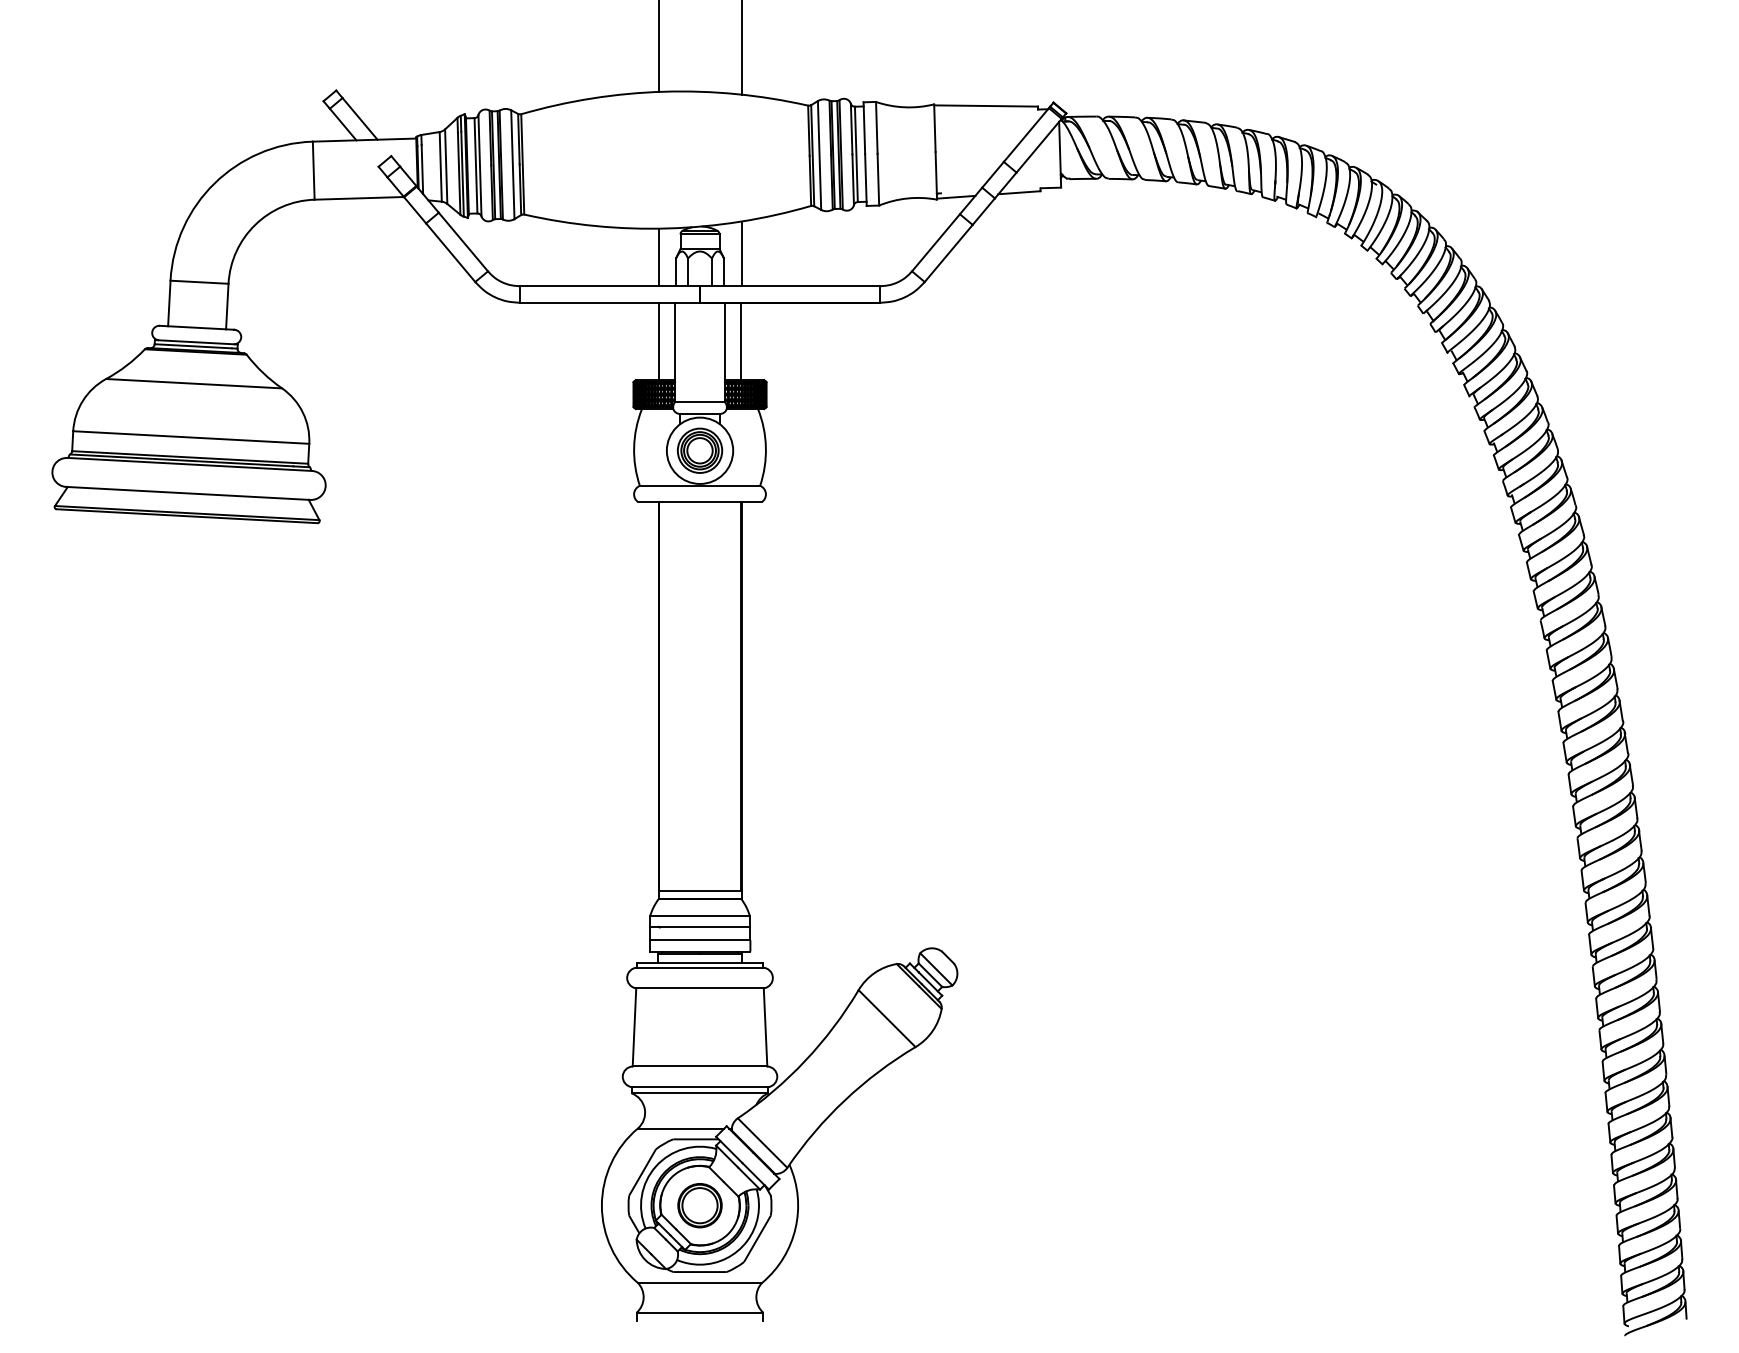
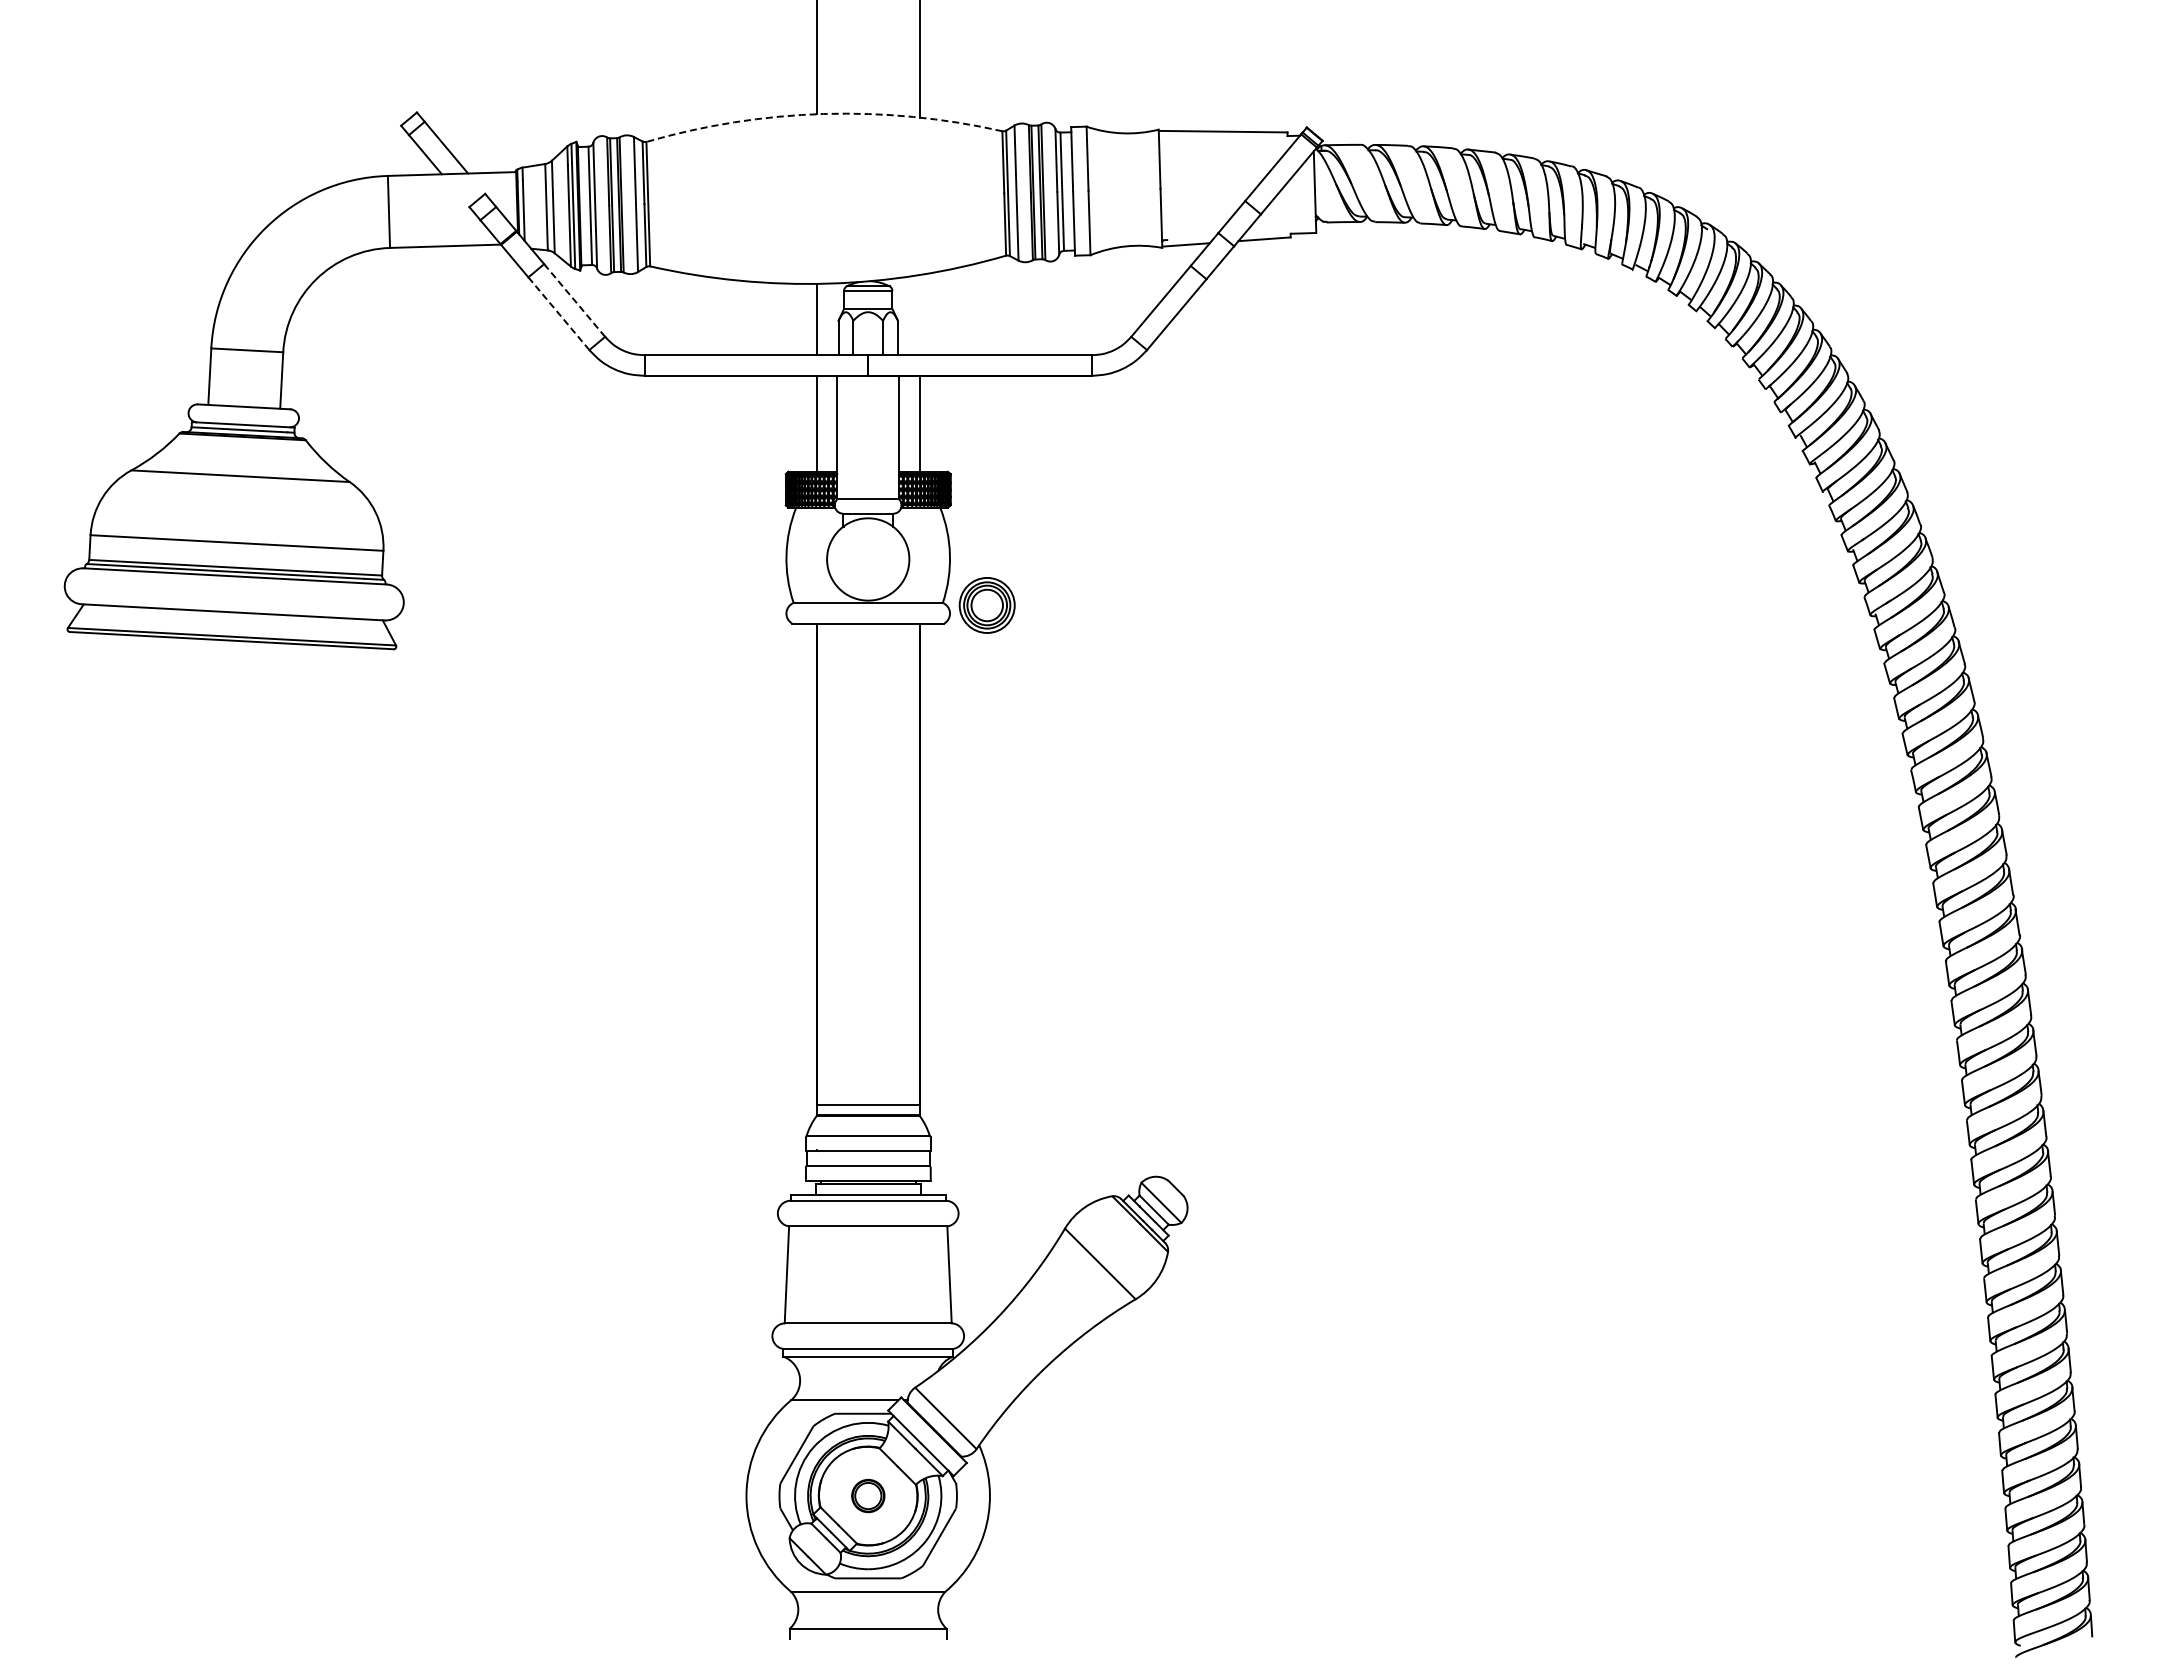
arc: (663, 91) -> (823, 113), solid -> dashed
line: (463, 242) -> (574, 300), solid -> dashed
line: (451, 253) -> (559, 314), solid -> dashed
line: (741, 254) -> (919, 315), removed
part: (699, 450) -> (986, 605), moved
part: (700, 1205) -> (868, 1495), size x0.6

